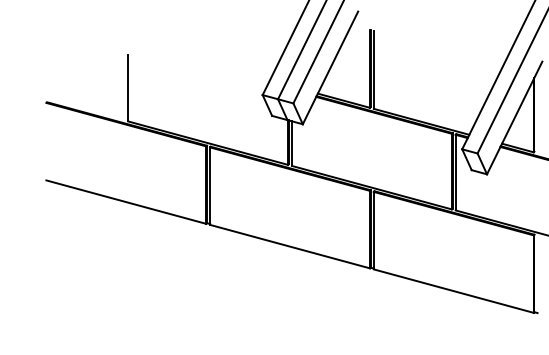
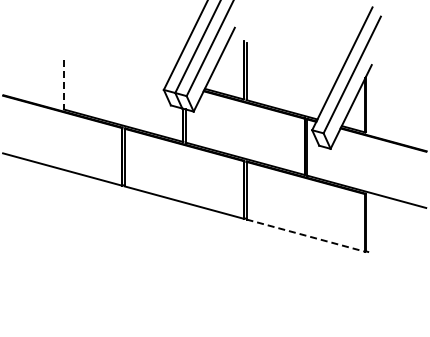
line: (127, 87) -> (63, 84), solid -> dashed
line: (453, 290) -> (305, 235), solid -> dashed

